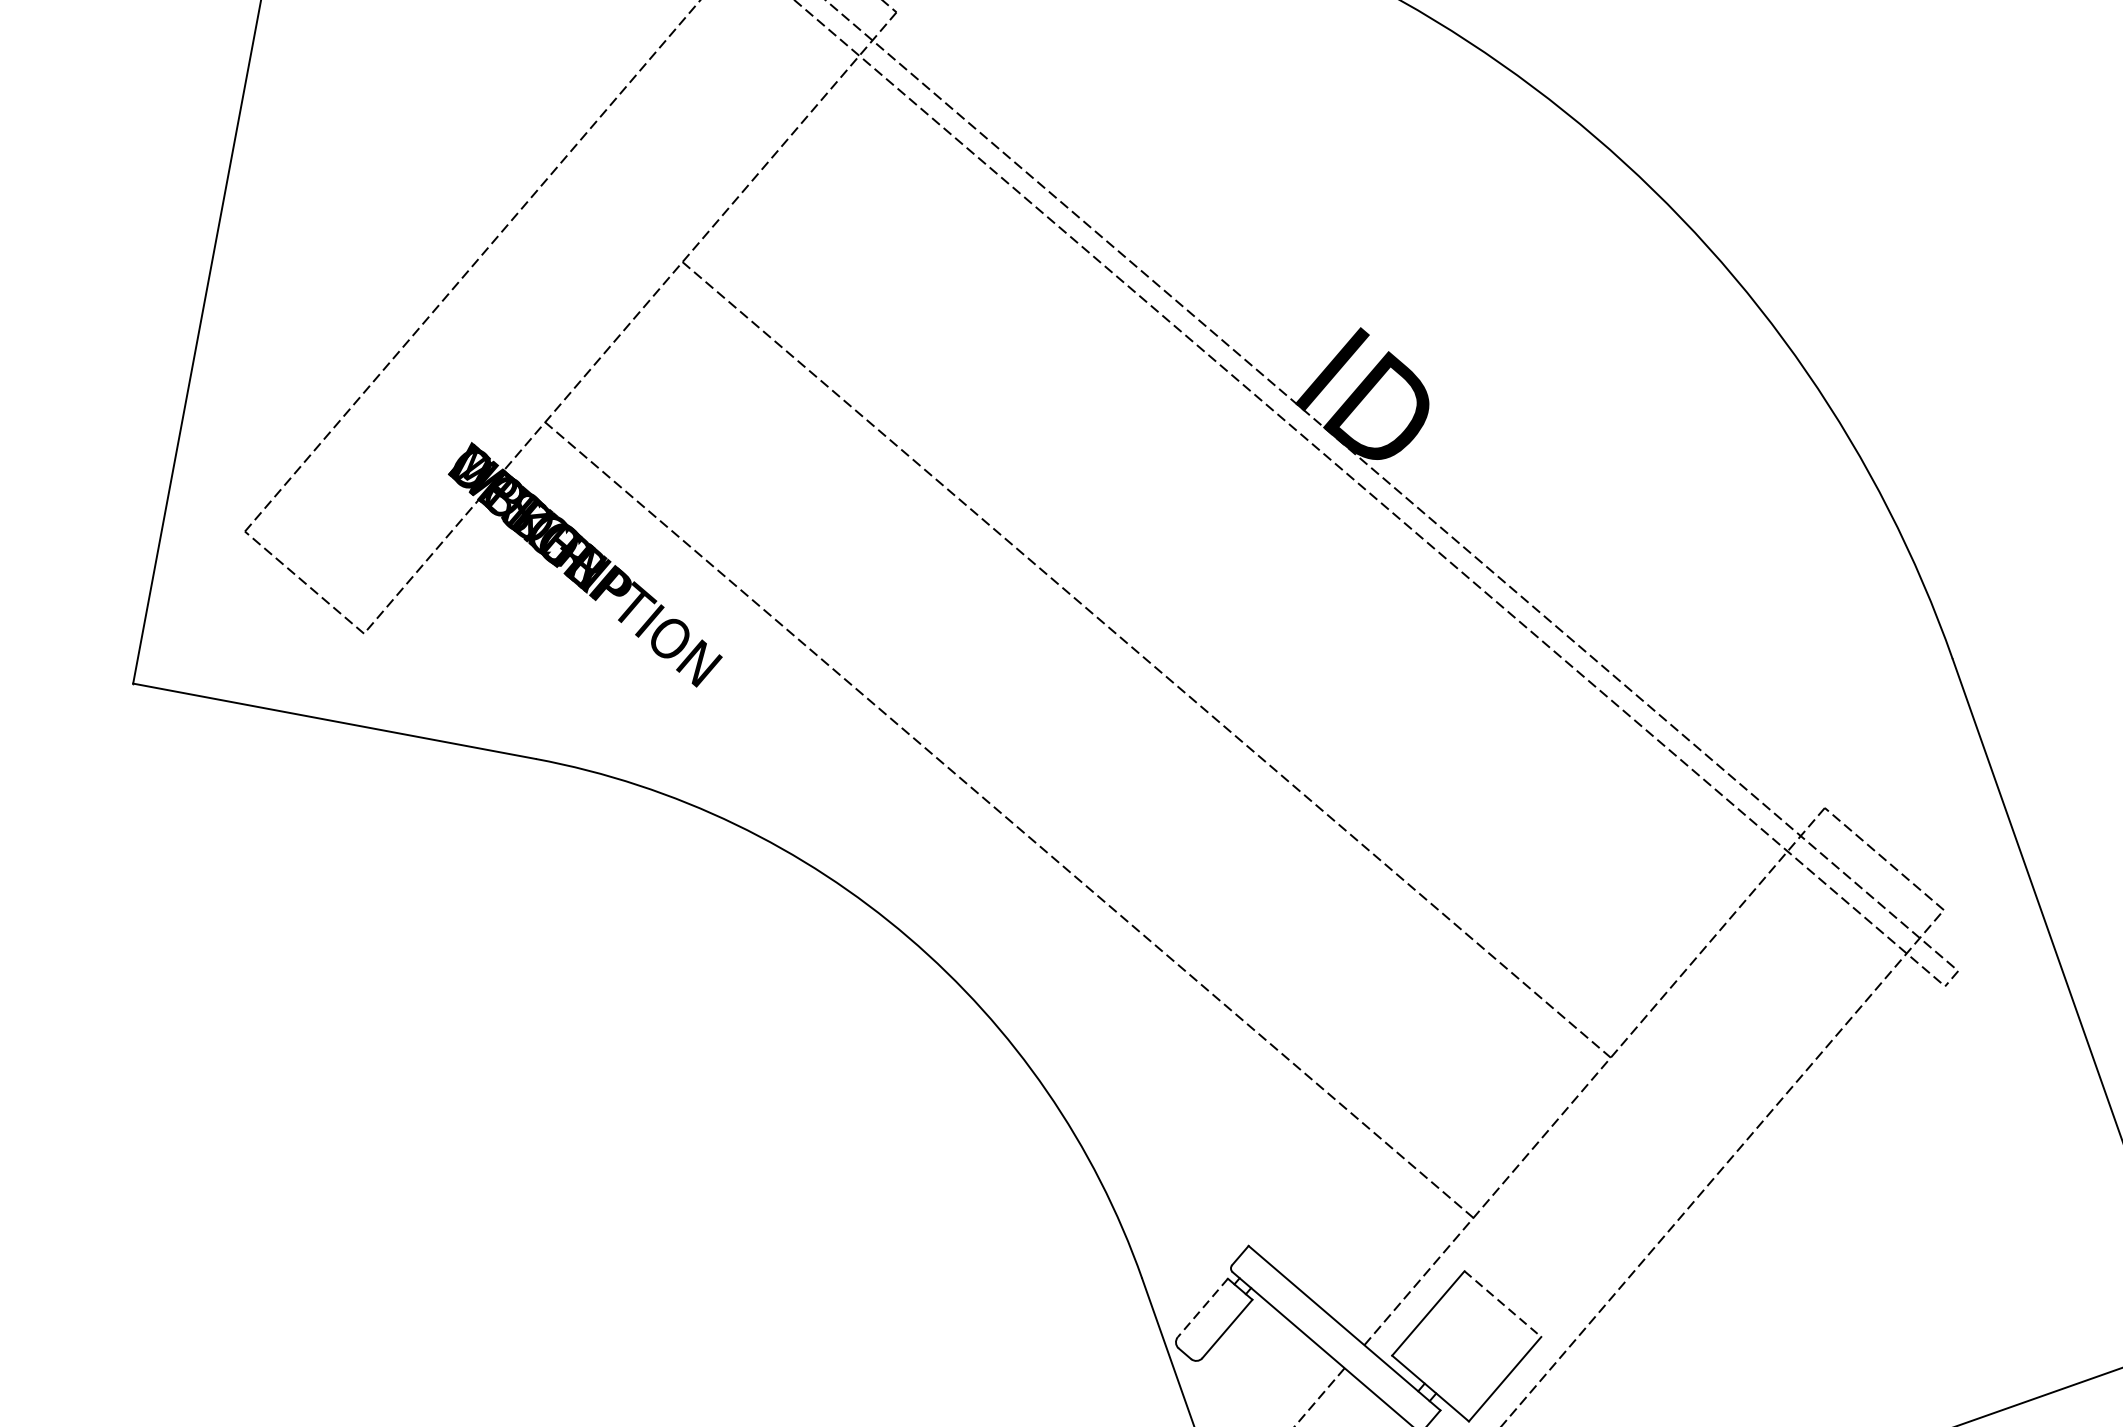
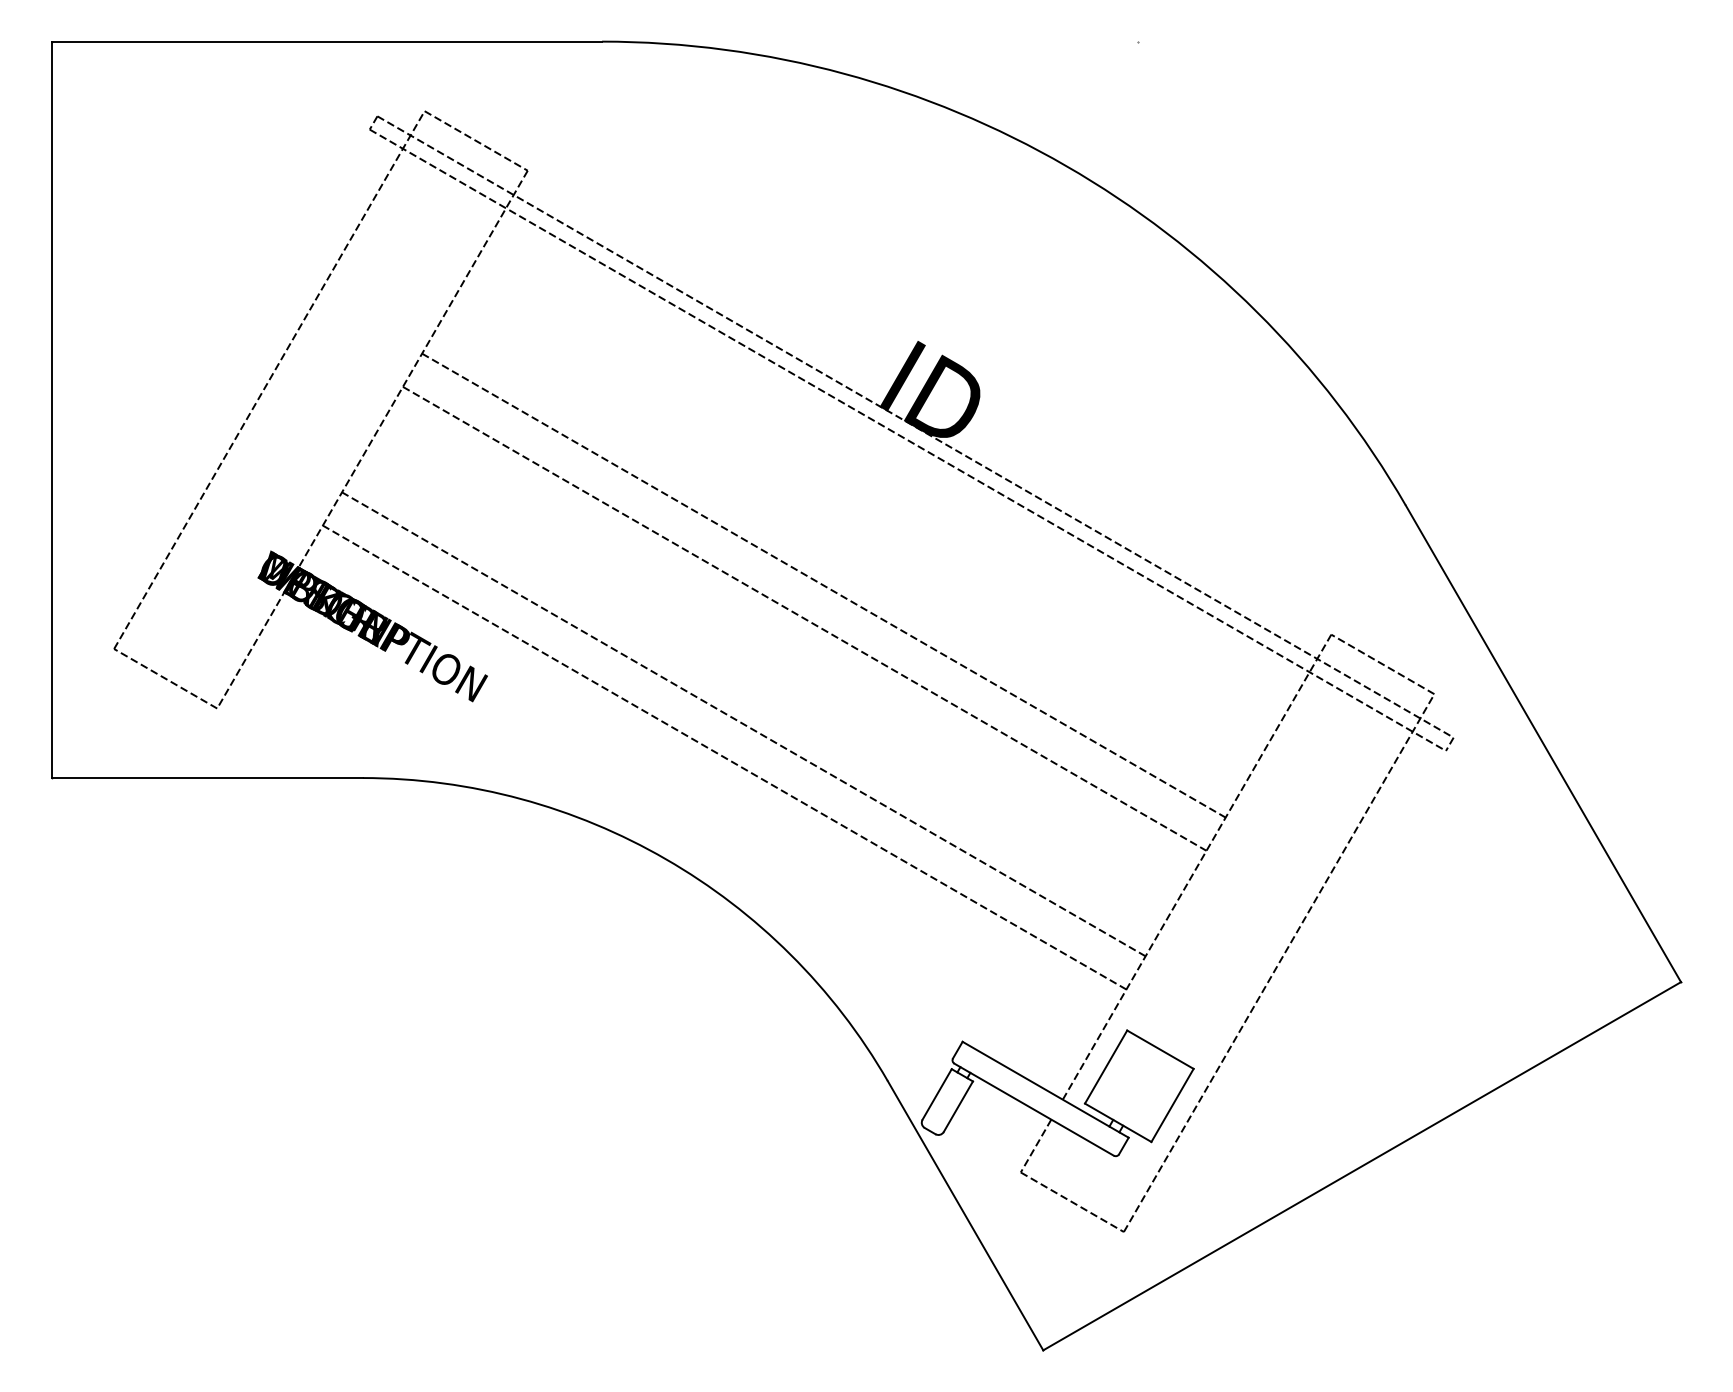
line: (1179, 621) -> (823, 585), added
line: (1041, 781) -> (743, 724), added
line: (1503, 1303) -> (1160, 1049), dashed -> solid
line: (1202, 1307) -> (936, 1094), dashed -> solid

